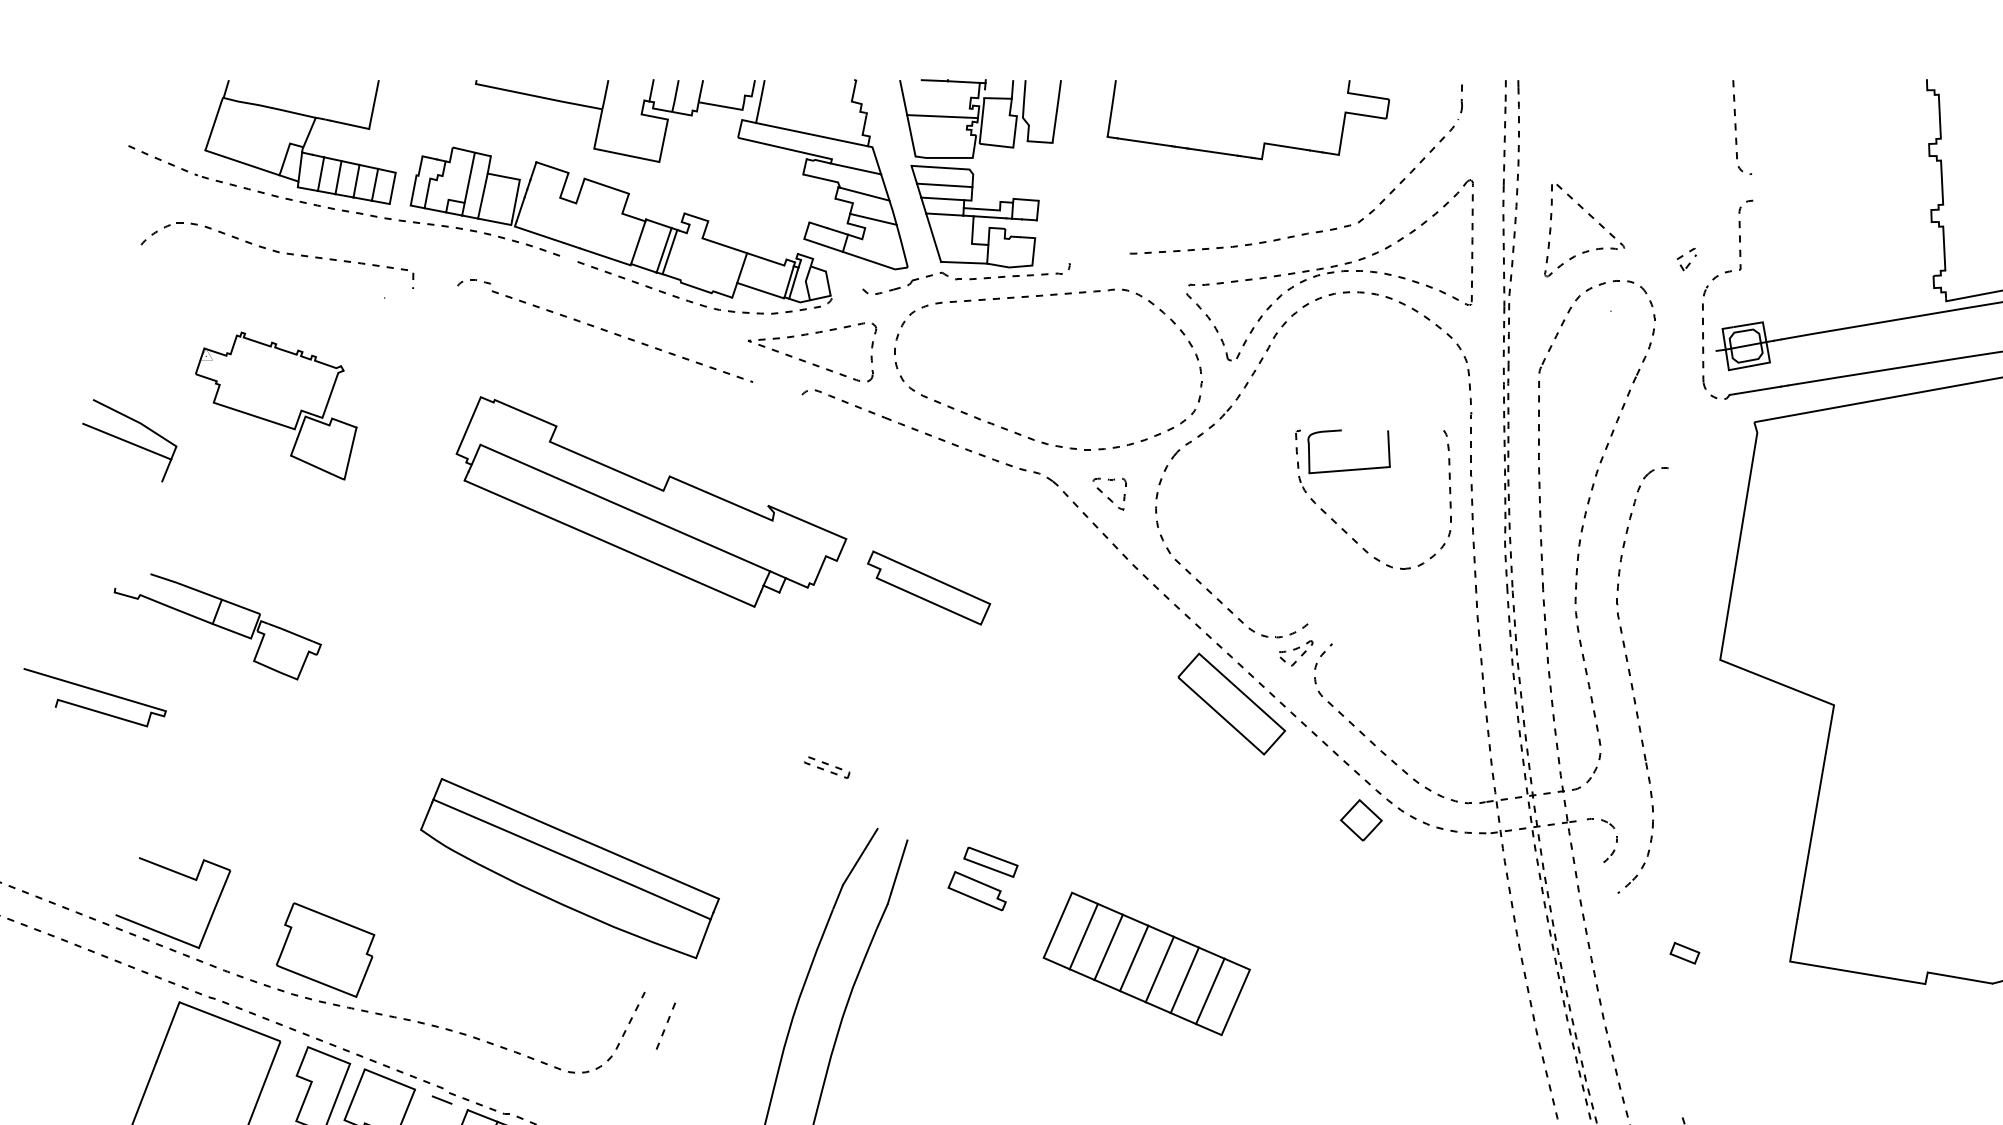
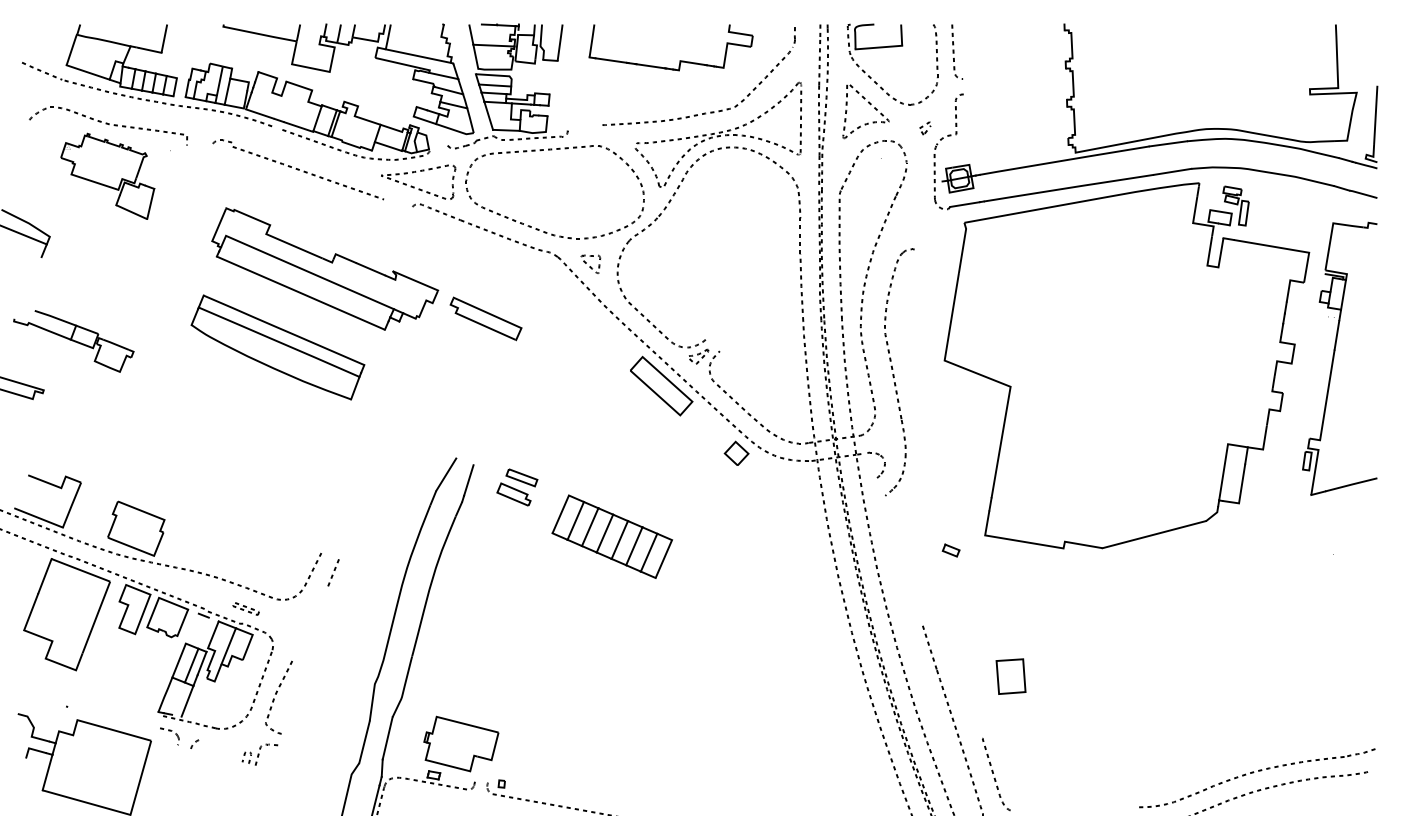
part: (275, 404) -> (107, 175), moved
part: (1373, 470) -> (892, 47), moved
part: (826, 766) -> (245, 608), moved
part: (569, 868) -> (277, 347), moved
part: (1683, 953) -> (950, 550), moved

